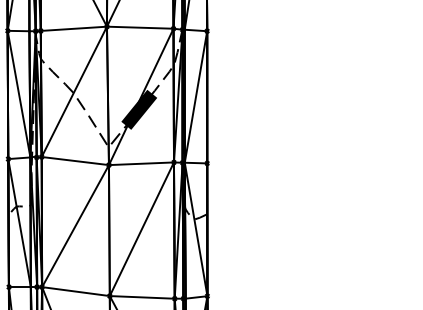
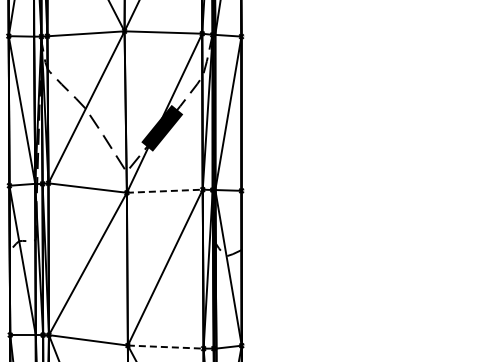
line: (141, 164) -> (164, 191), solid -> dashed
line: (142, 297) -> (165, 347), solid -> dashed

